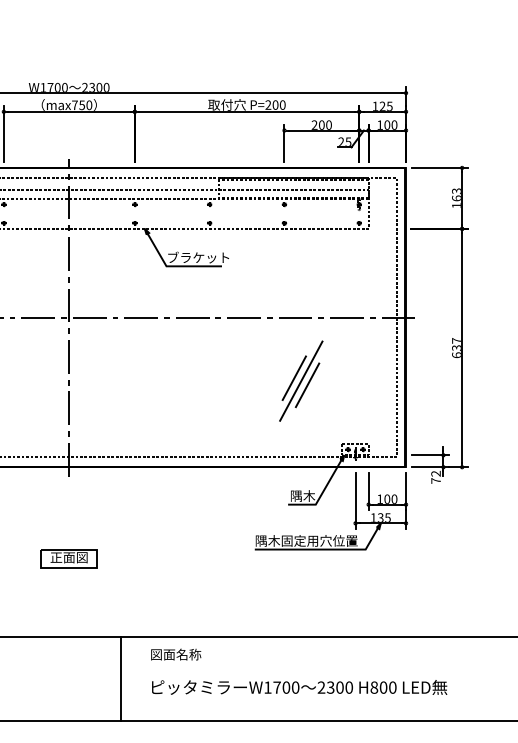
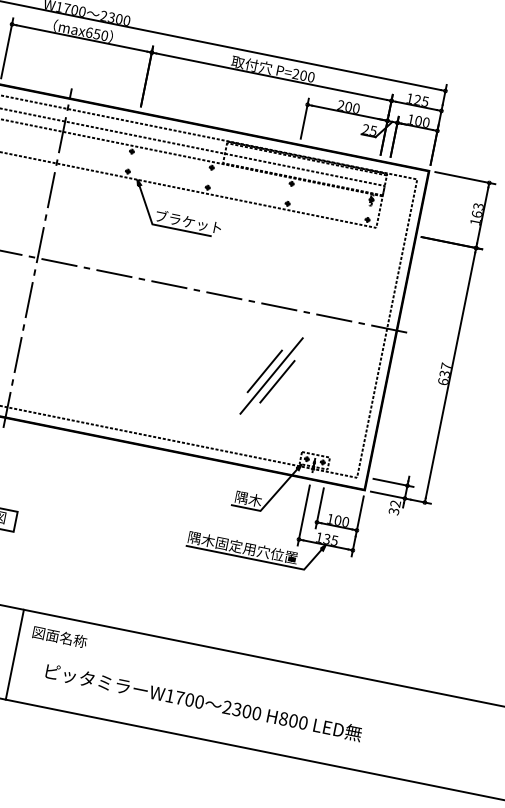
text: (74, 105) -> (88, 32), max750 -> max650
text: (435, 480) -> (393, 510), 72 -> 32
text: (176, 654) -> (60, 637), moved

